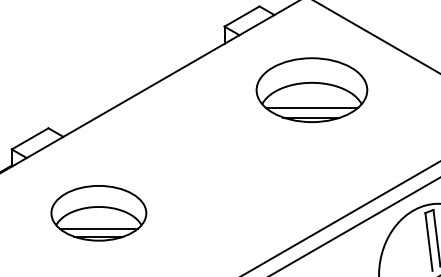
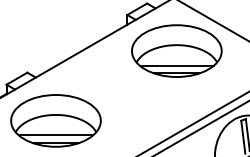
part: (311, 89) -> (176, 50), size x1.43
part: (98, 212) -> (55, 120), size x1.67

